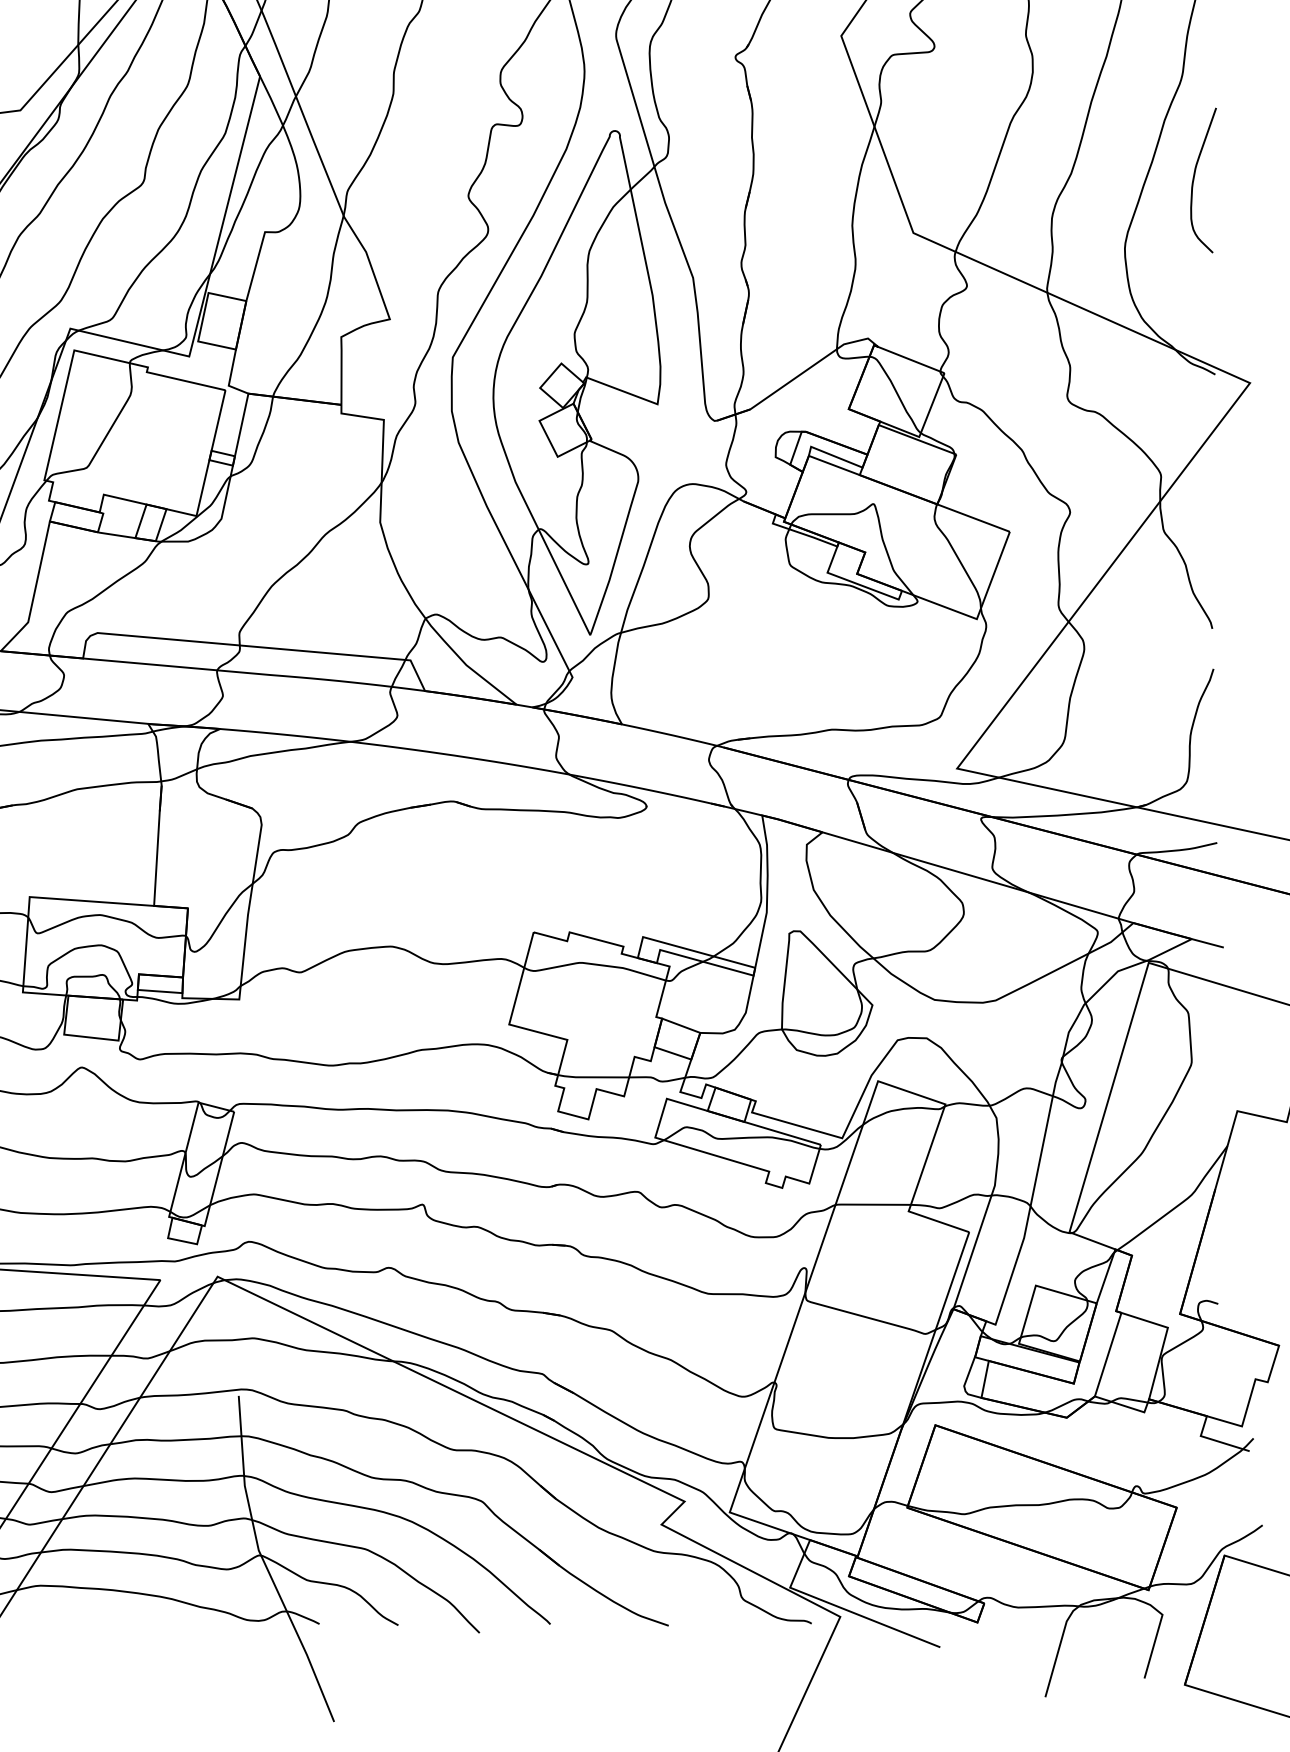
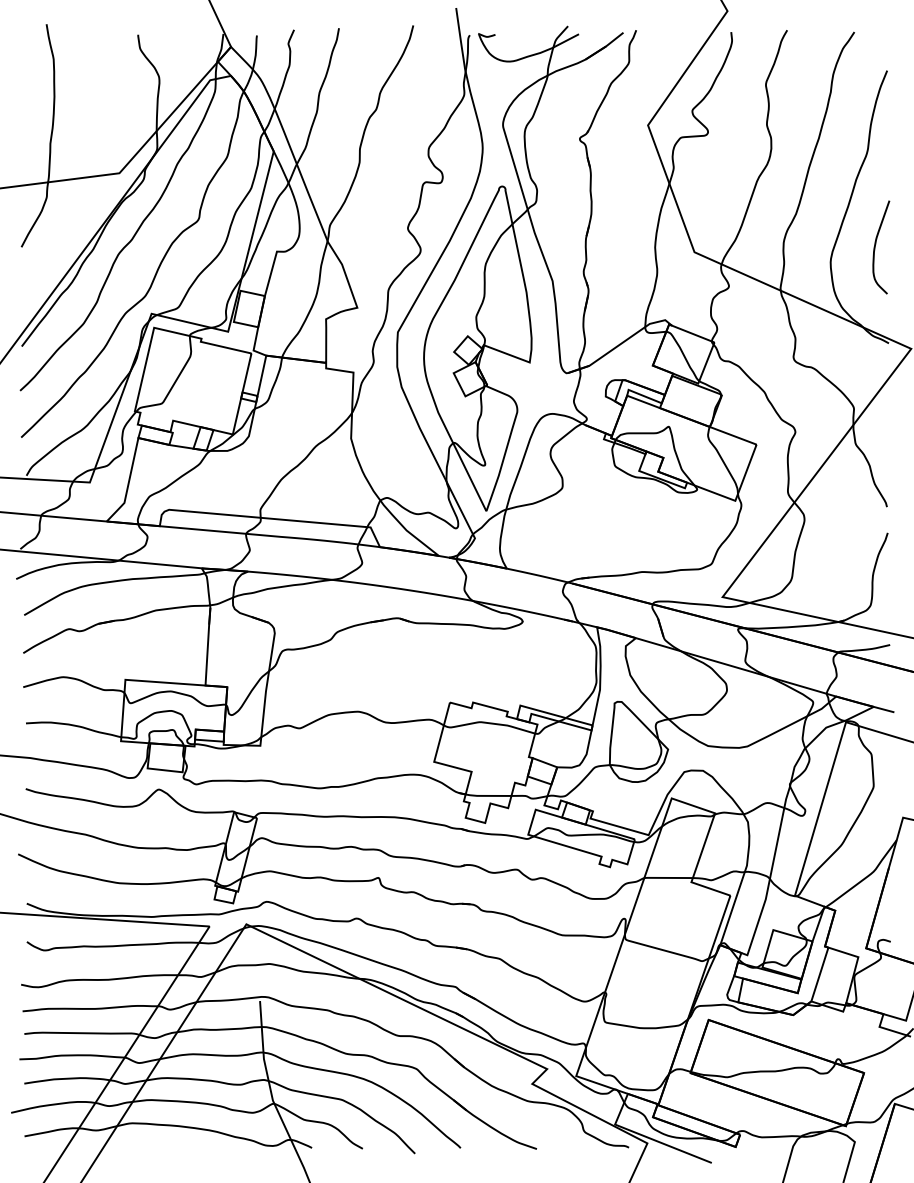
curve: (1196, 175) -> (876, 244), moved

